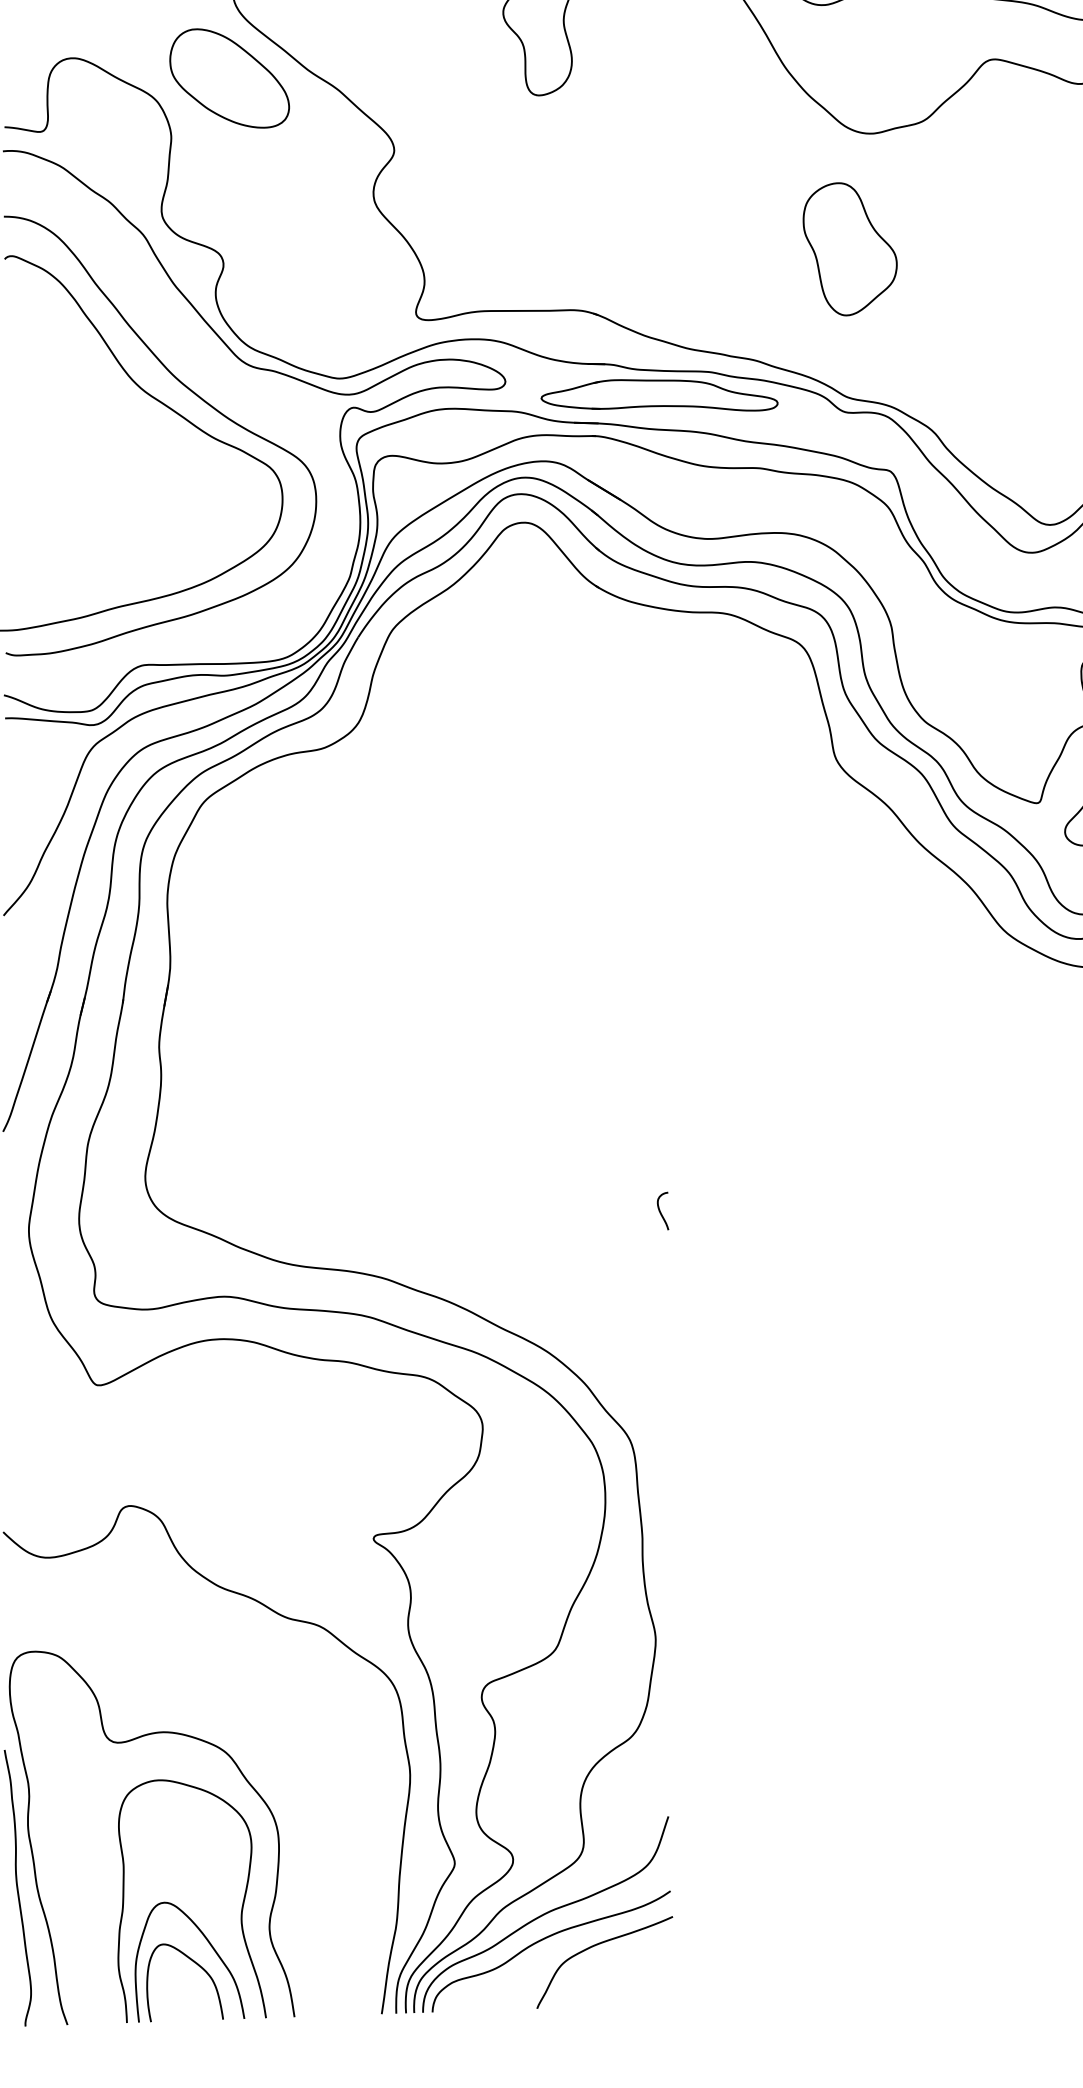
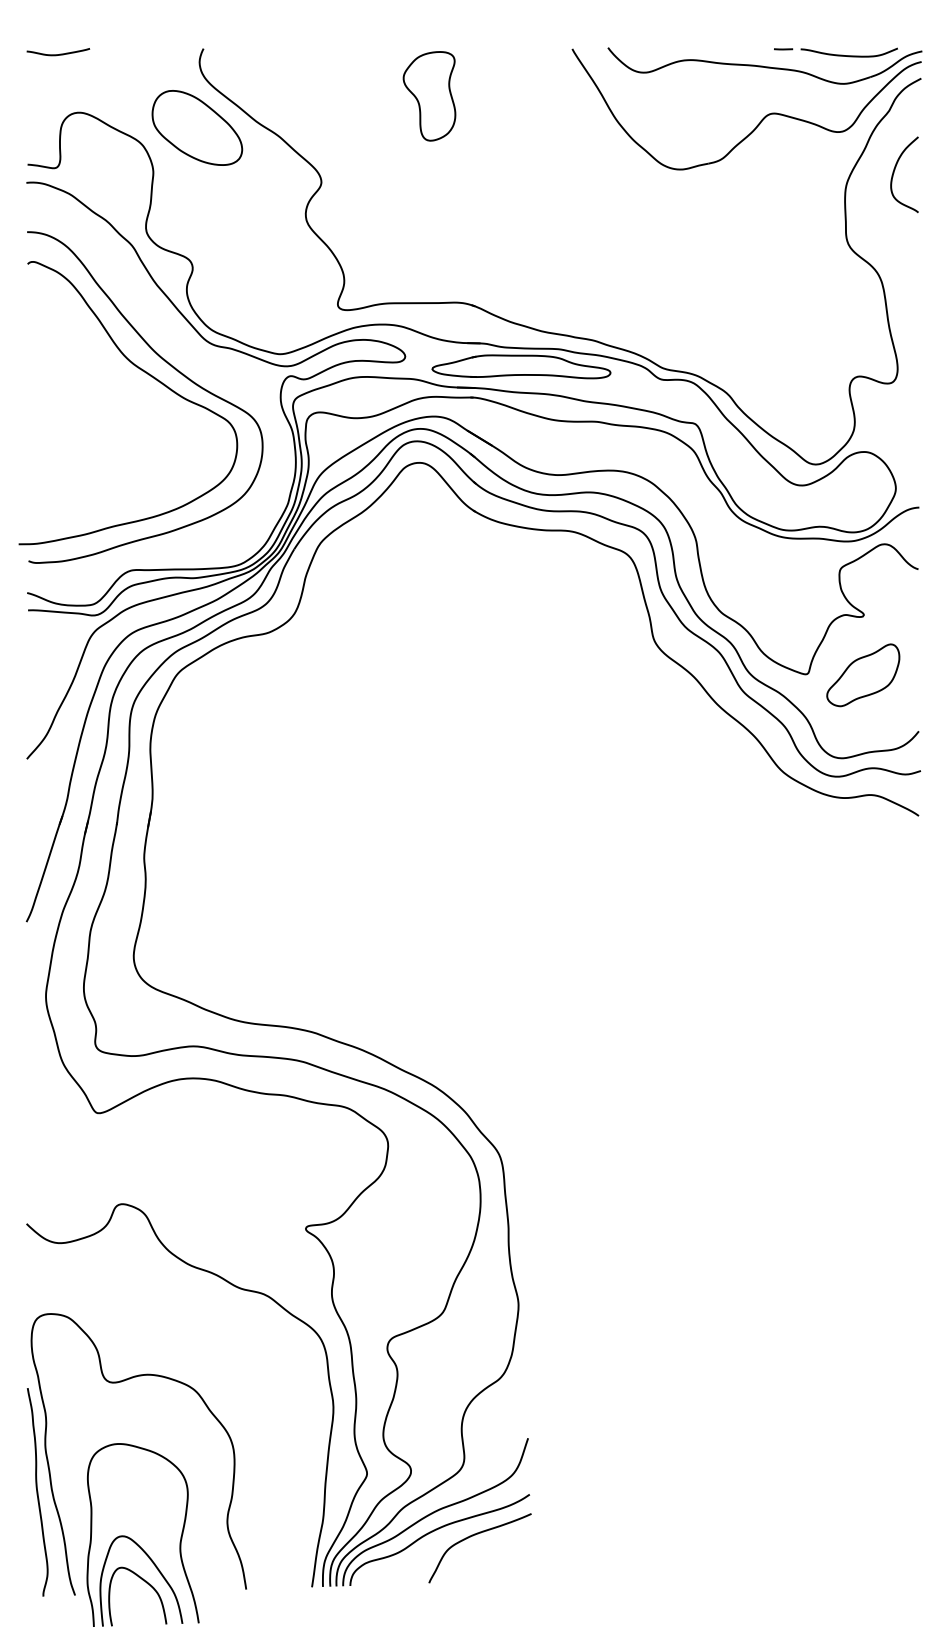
part: (850, 248) -> (665, 256), removed
curve: (660, 1210) -> (522, 981), removed
part: (182, 1909) -> (135, 1541), moved

